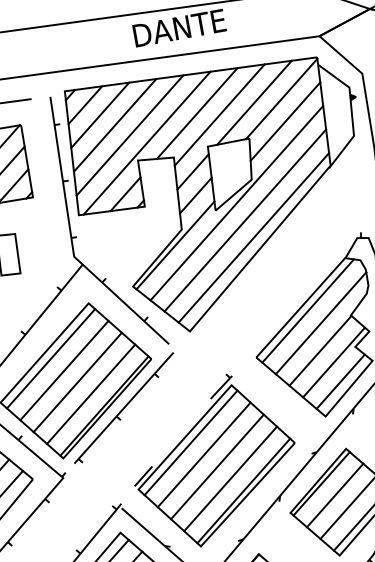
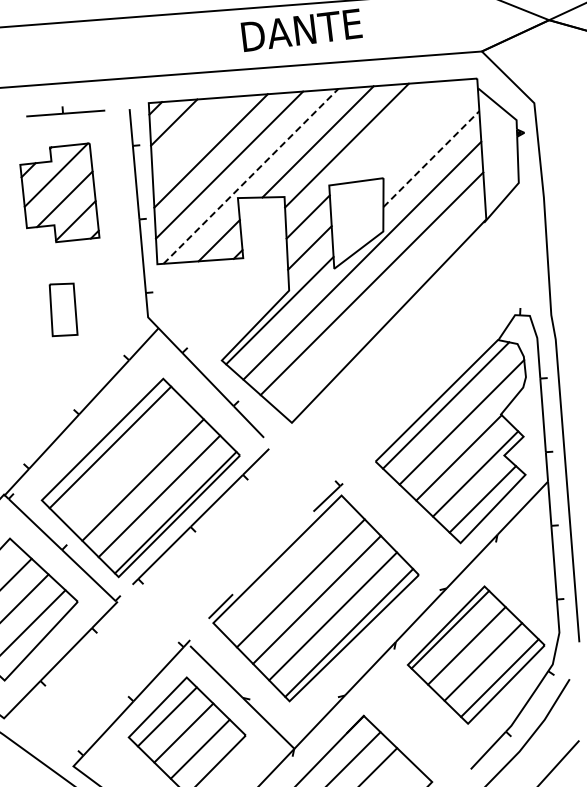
line: (281, 98) -> (428, 129), removed
line: (254, 102) -> (392, 132), removed
line: (100, 115) -> (192, 136), removed
line: (285, 121) -> (431, 159), solid -> dashed
line: (146, 143) -> (250, 176), solid -> dashed
line: (253, 237) -> (381, 306), removed
line: (64, 370) -> (126, 463), removed
line: (190, 442) -> (284, 566), removed

